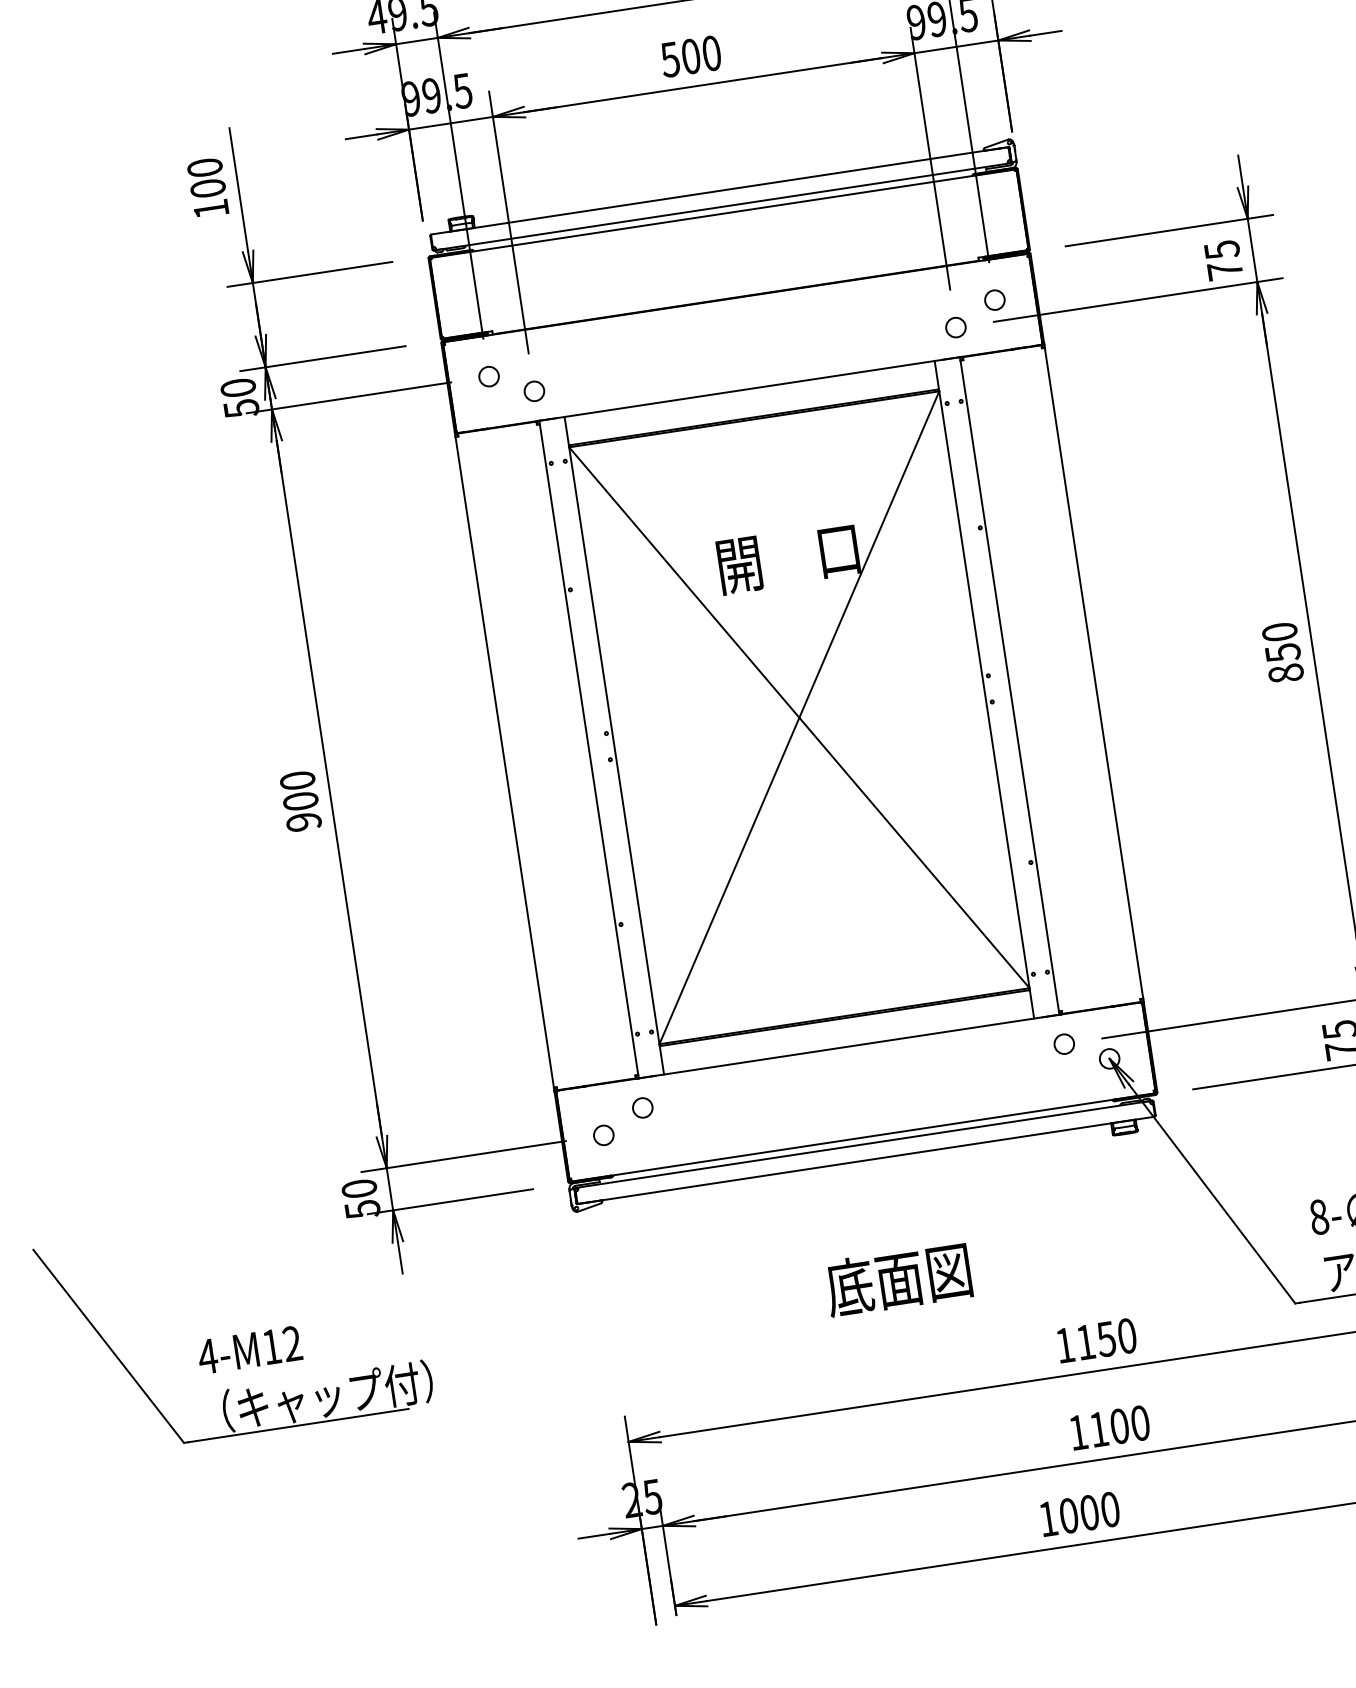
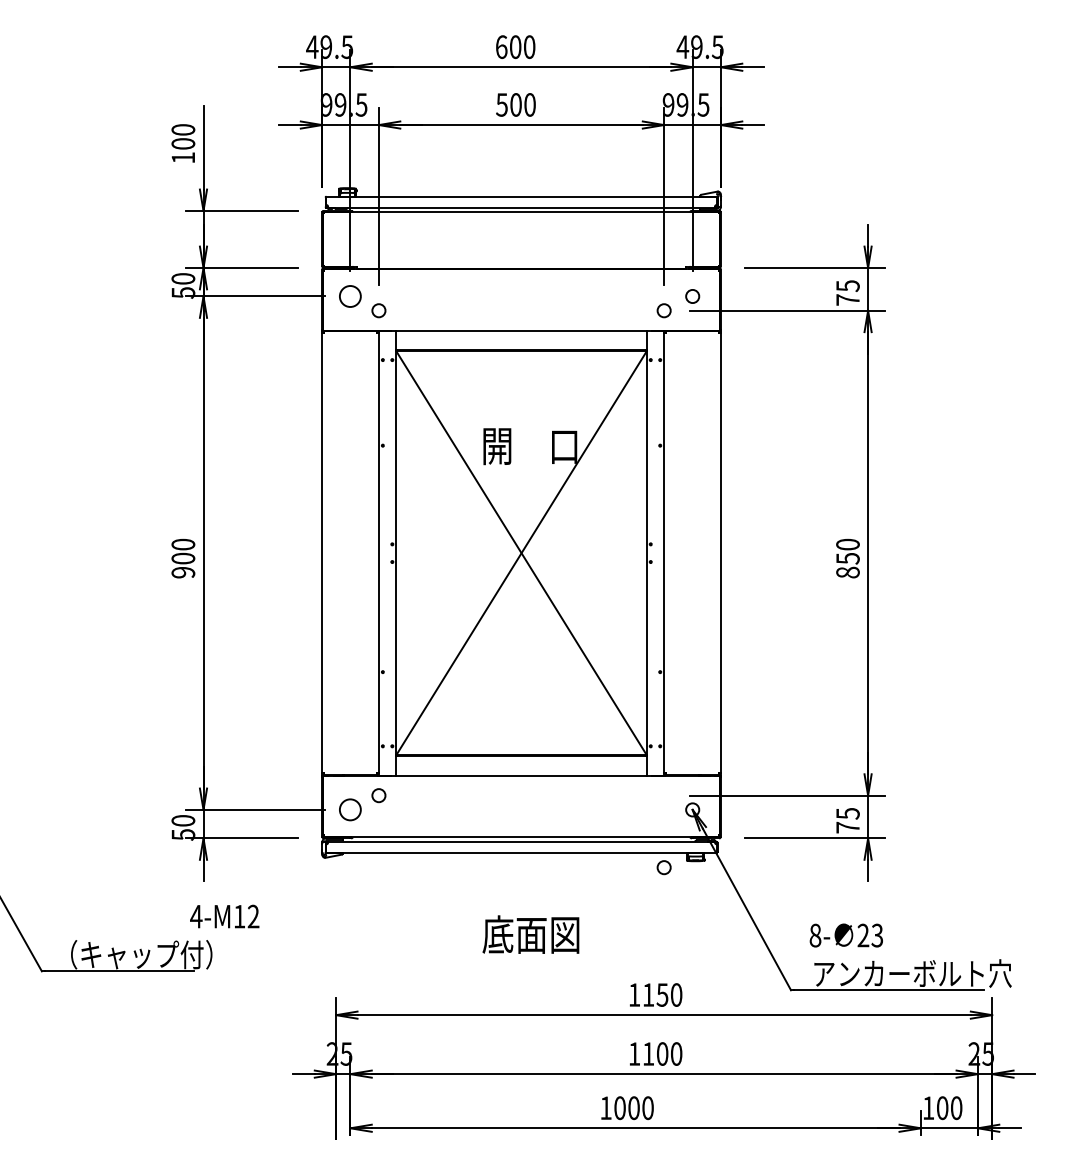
circle: (489, 376) -> (350, 296), size x1.6
circle: (1063, 1044) -> (663, 867), moved
circle: (603, 1134) -> (350, 809), size x1.6
text: (249, 1350) -> (224, 916), moved

